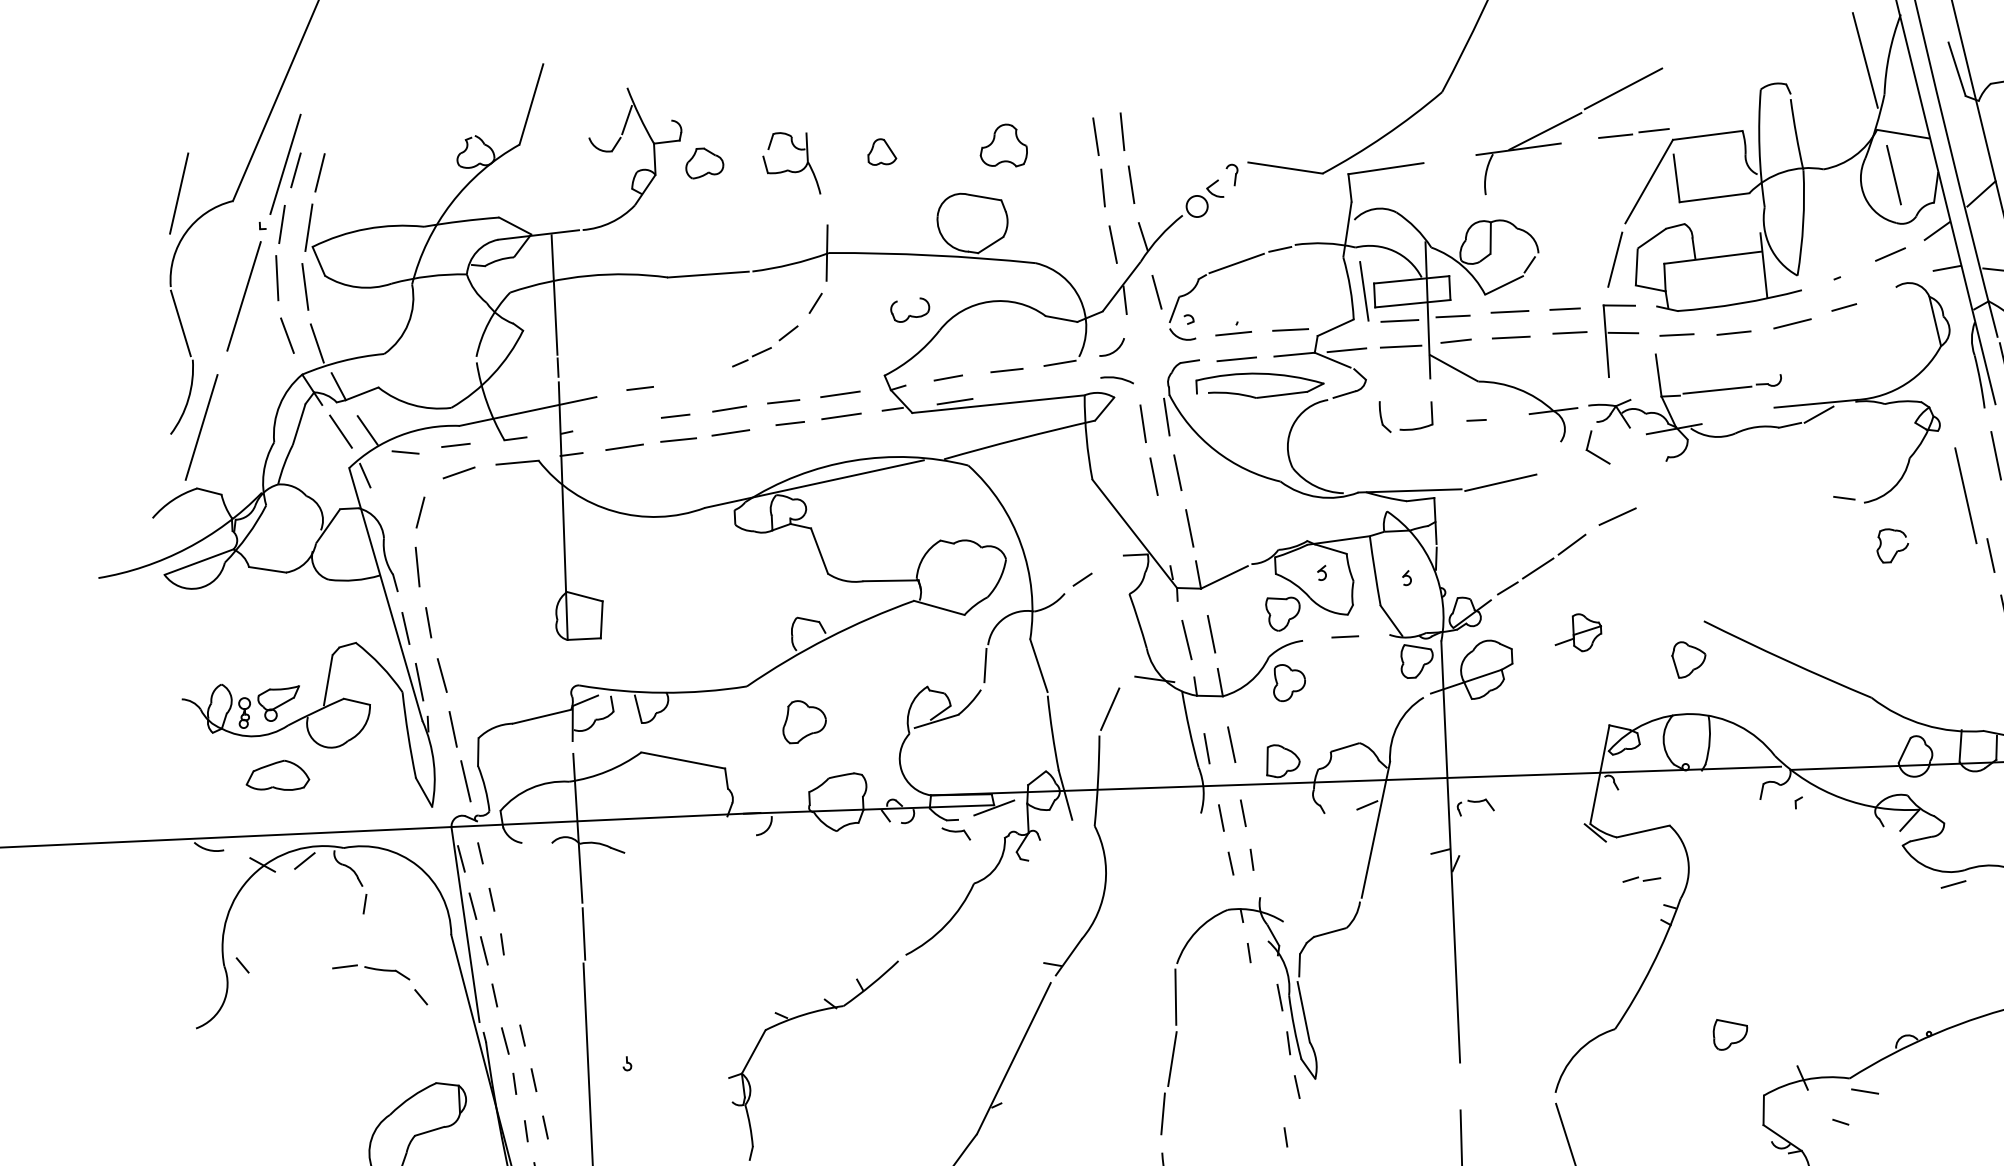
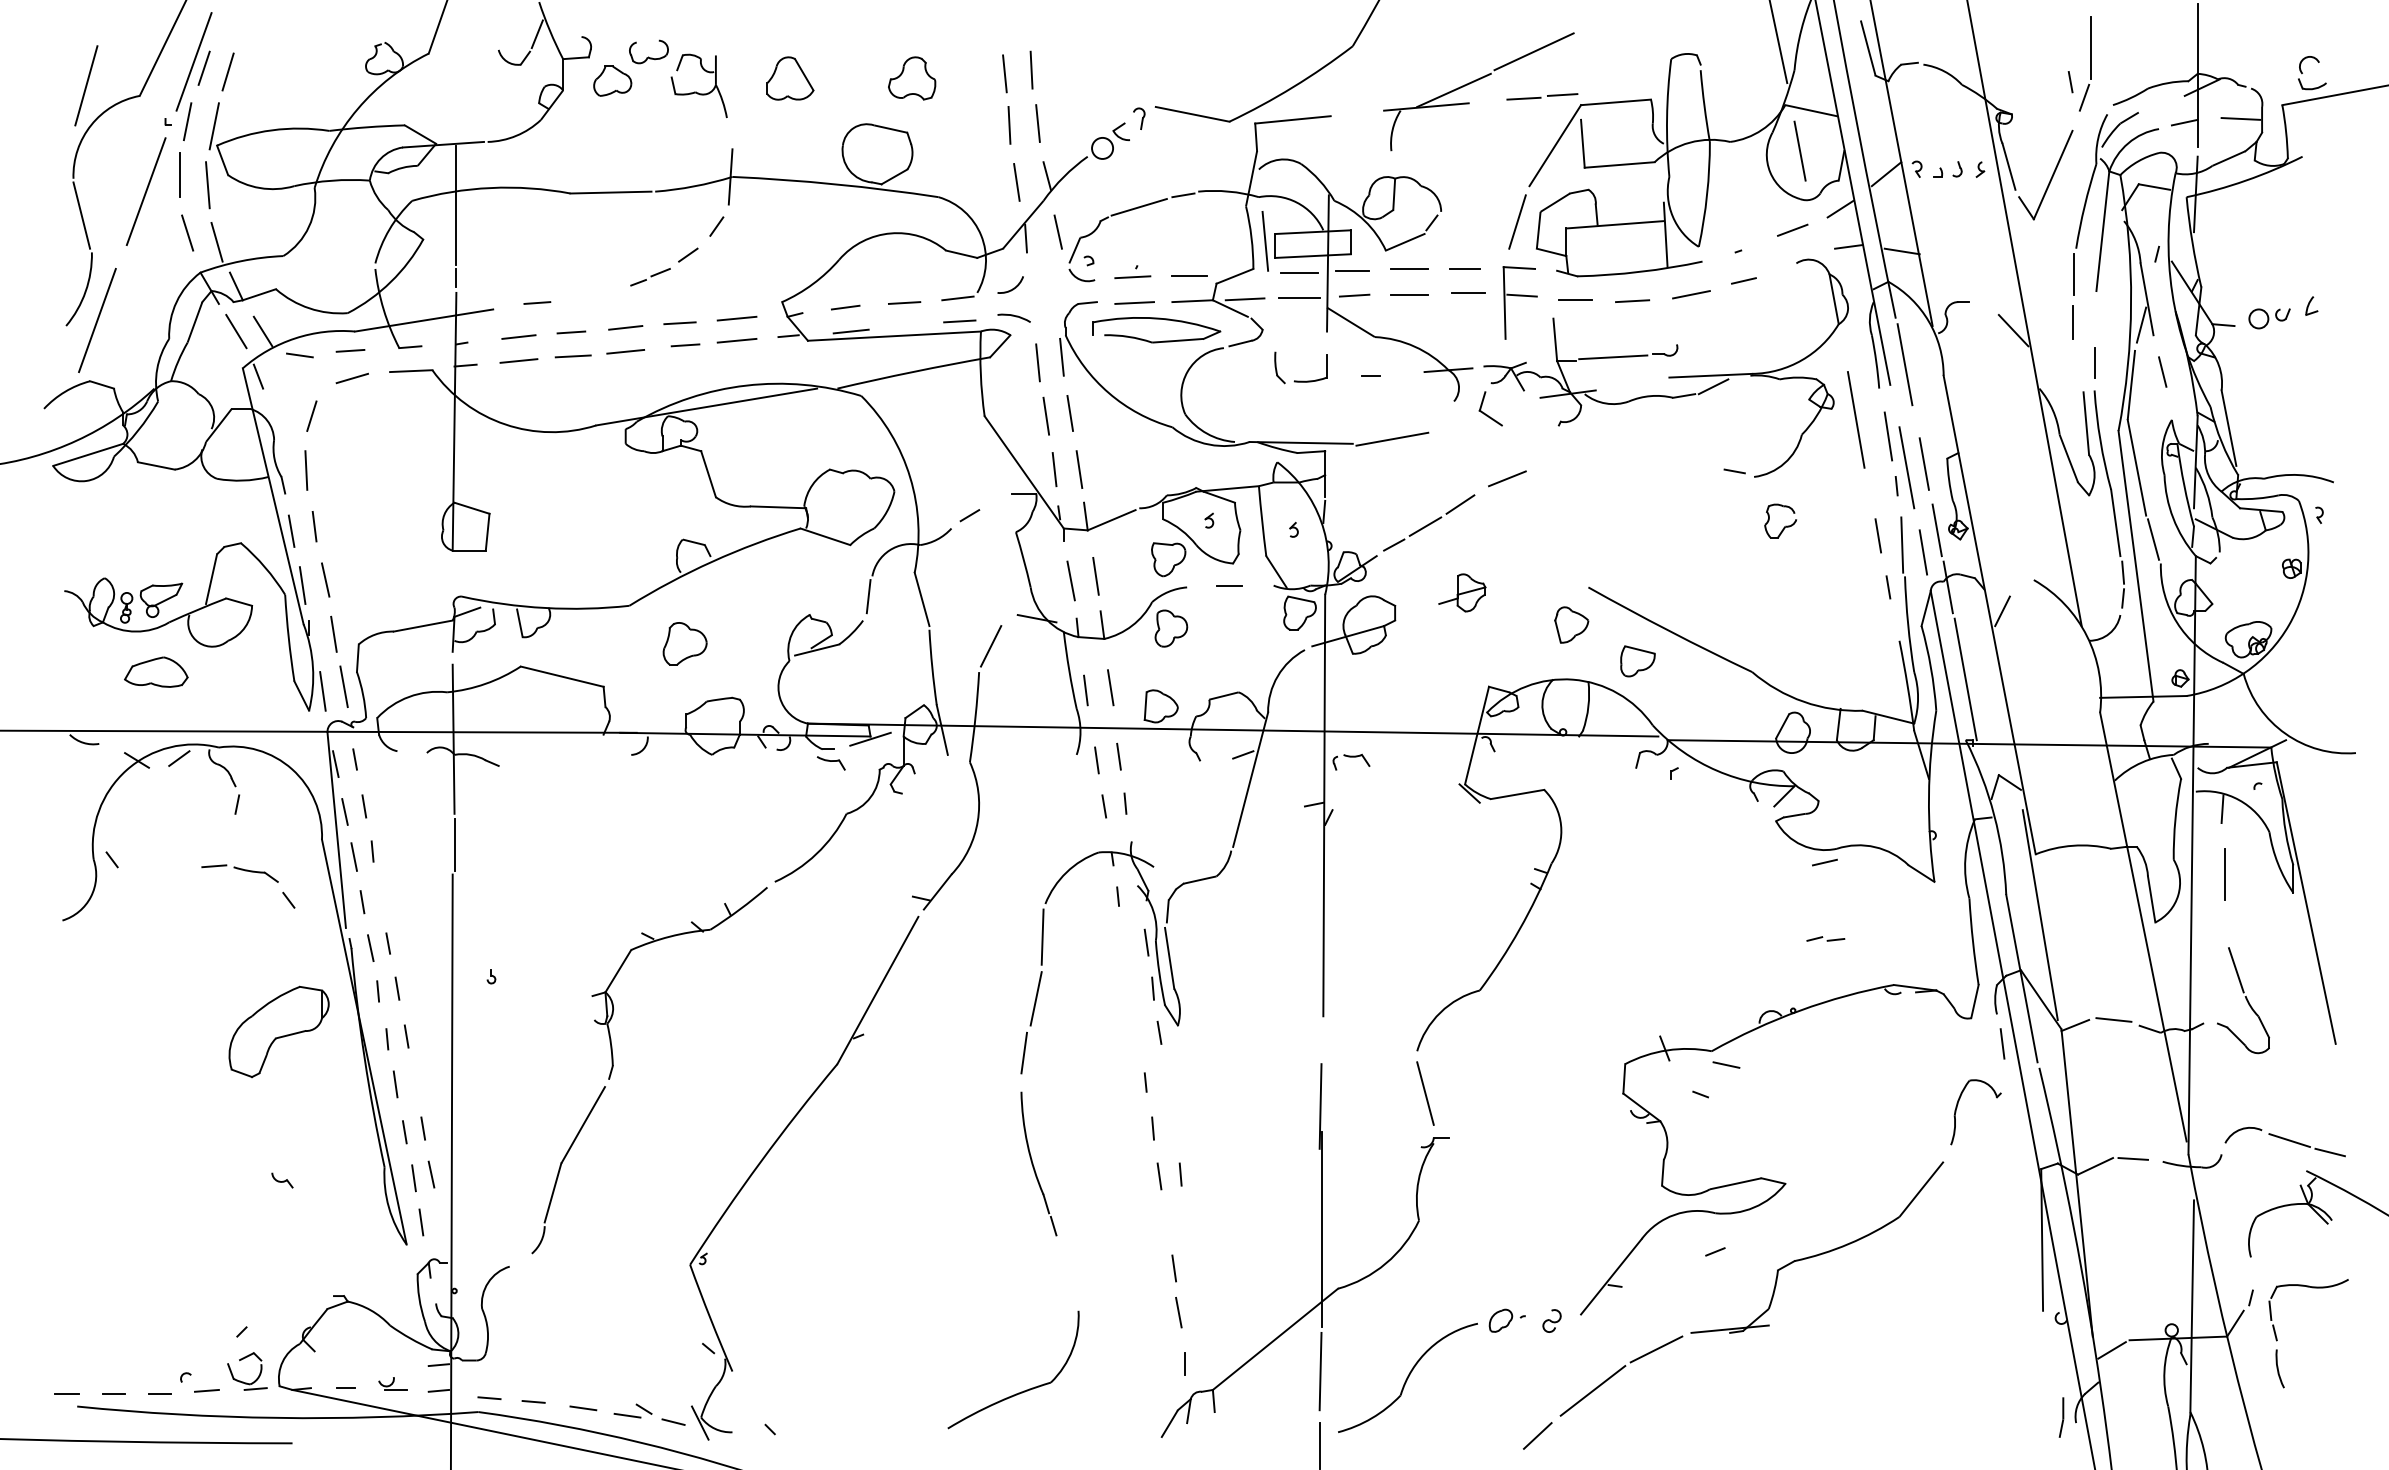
part: (882, 151) -> (790, 78), size x1.67
part: (909, 309) -> (648, 51), moved
line: (1062, 386) -> (959, 321), added
line: (622, 422) -> (518, 336), added
line: (1966, 495) -> (1856, 419), moved
line: (1164, 529) -> (1054, 469), added
line: (444, 787) -> (322, 691), added
part: (1641, 878) -> (1825, 938), moved
part: (1730, 1034) -> (1637, 661), moved

